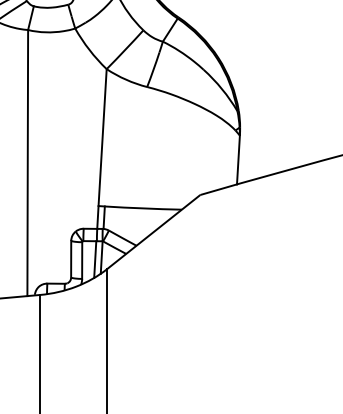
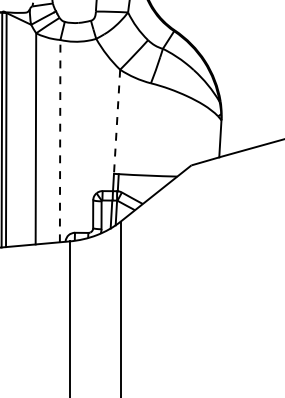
line: (103, 138) -> (117, 122), solid -> dashed
line: (28, 162) -> (60, 140), solid -> dashed

